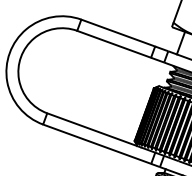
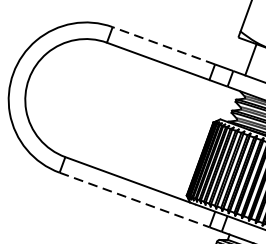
line: (117, 32) -> (162, 44), solid -> dashed
line: (97, 144) -> (135, 200), solid -> dashed

